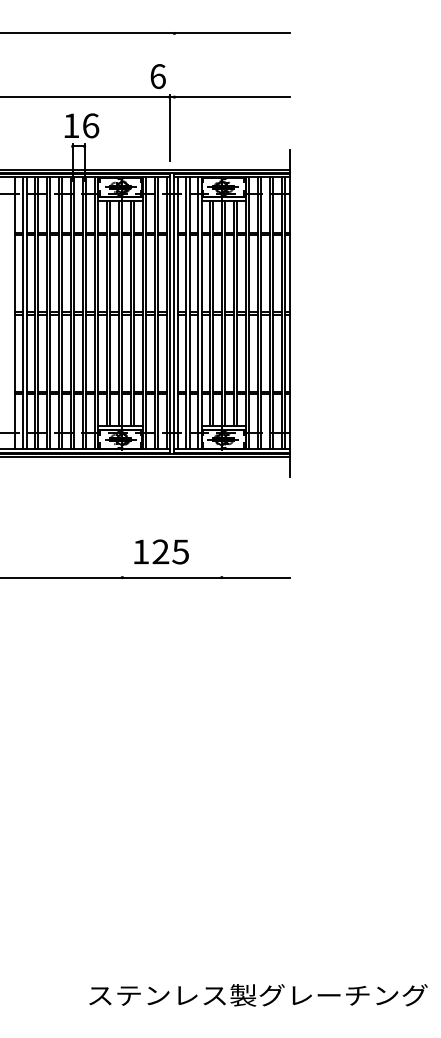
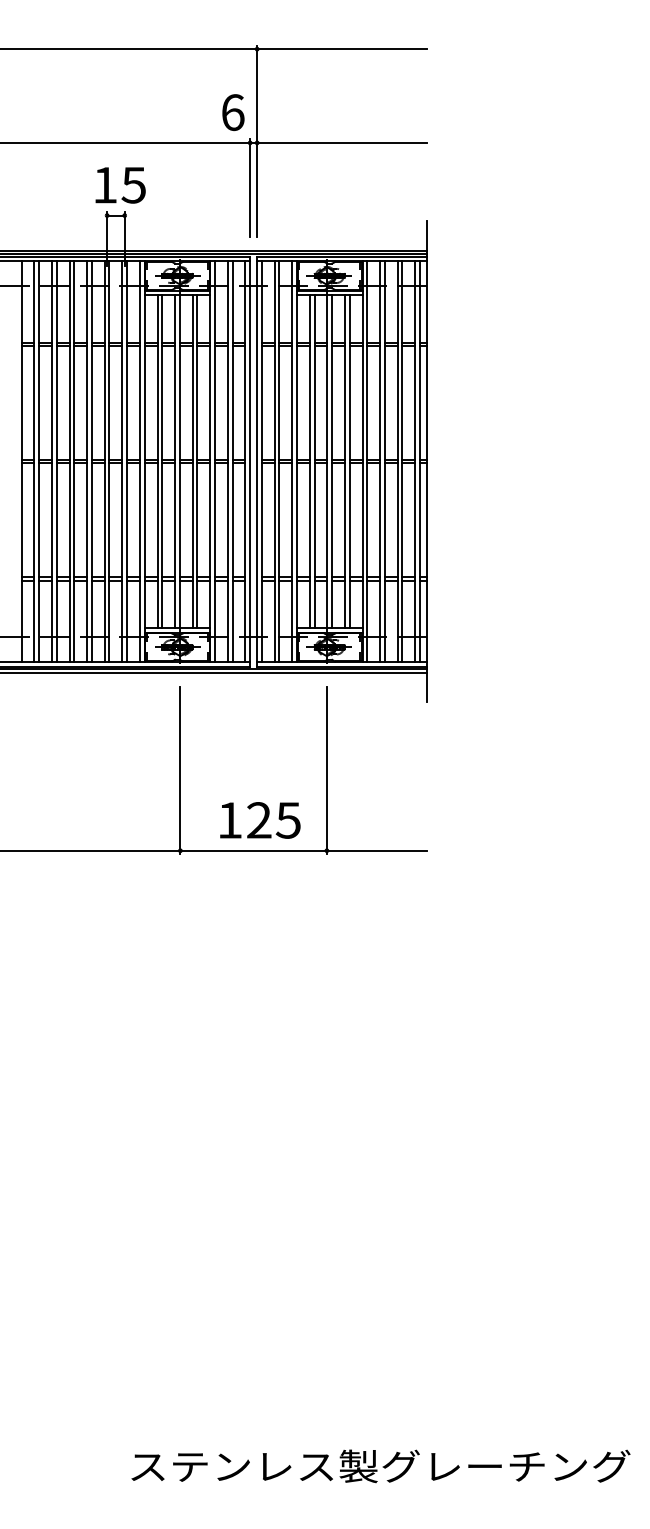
line: (174, 95) -> (257, 140), added
text: (90, 125) -> (133, 184), 16 -> 15
line: (122, 522) -> (180, 769), added
line: (221, 522) -> (326, 769), added
text: (161, 551) -> (260, 819), moved

